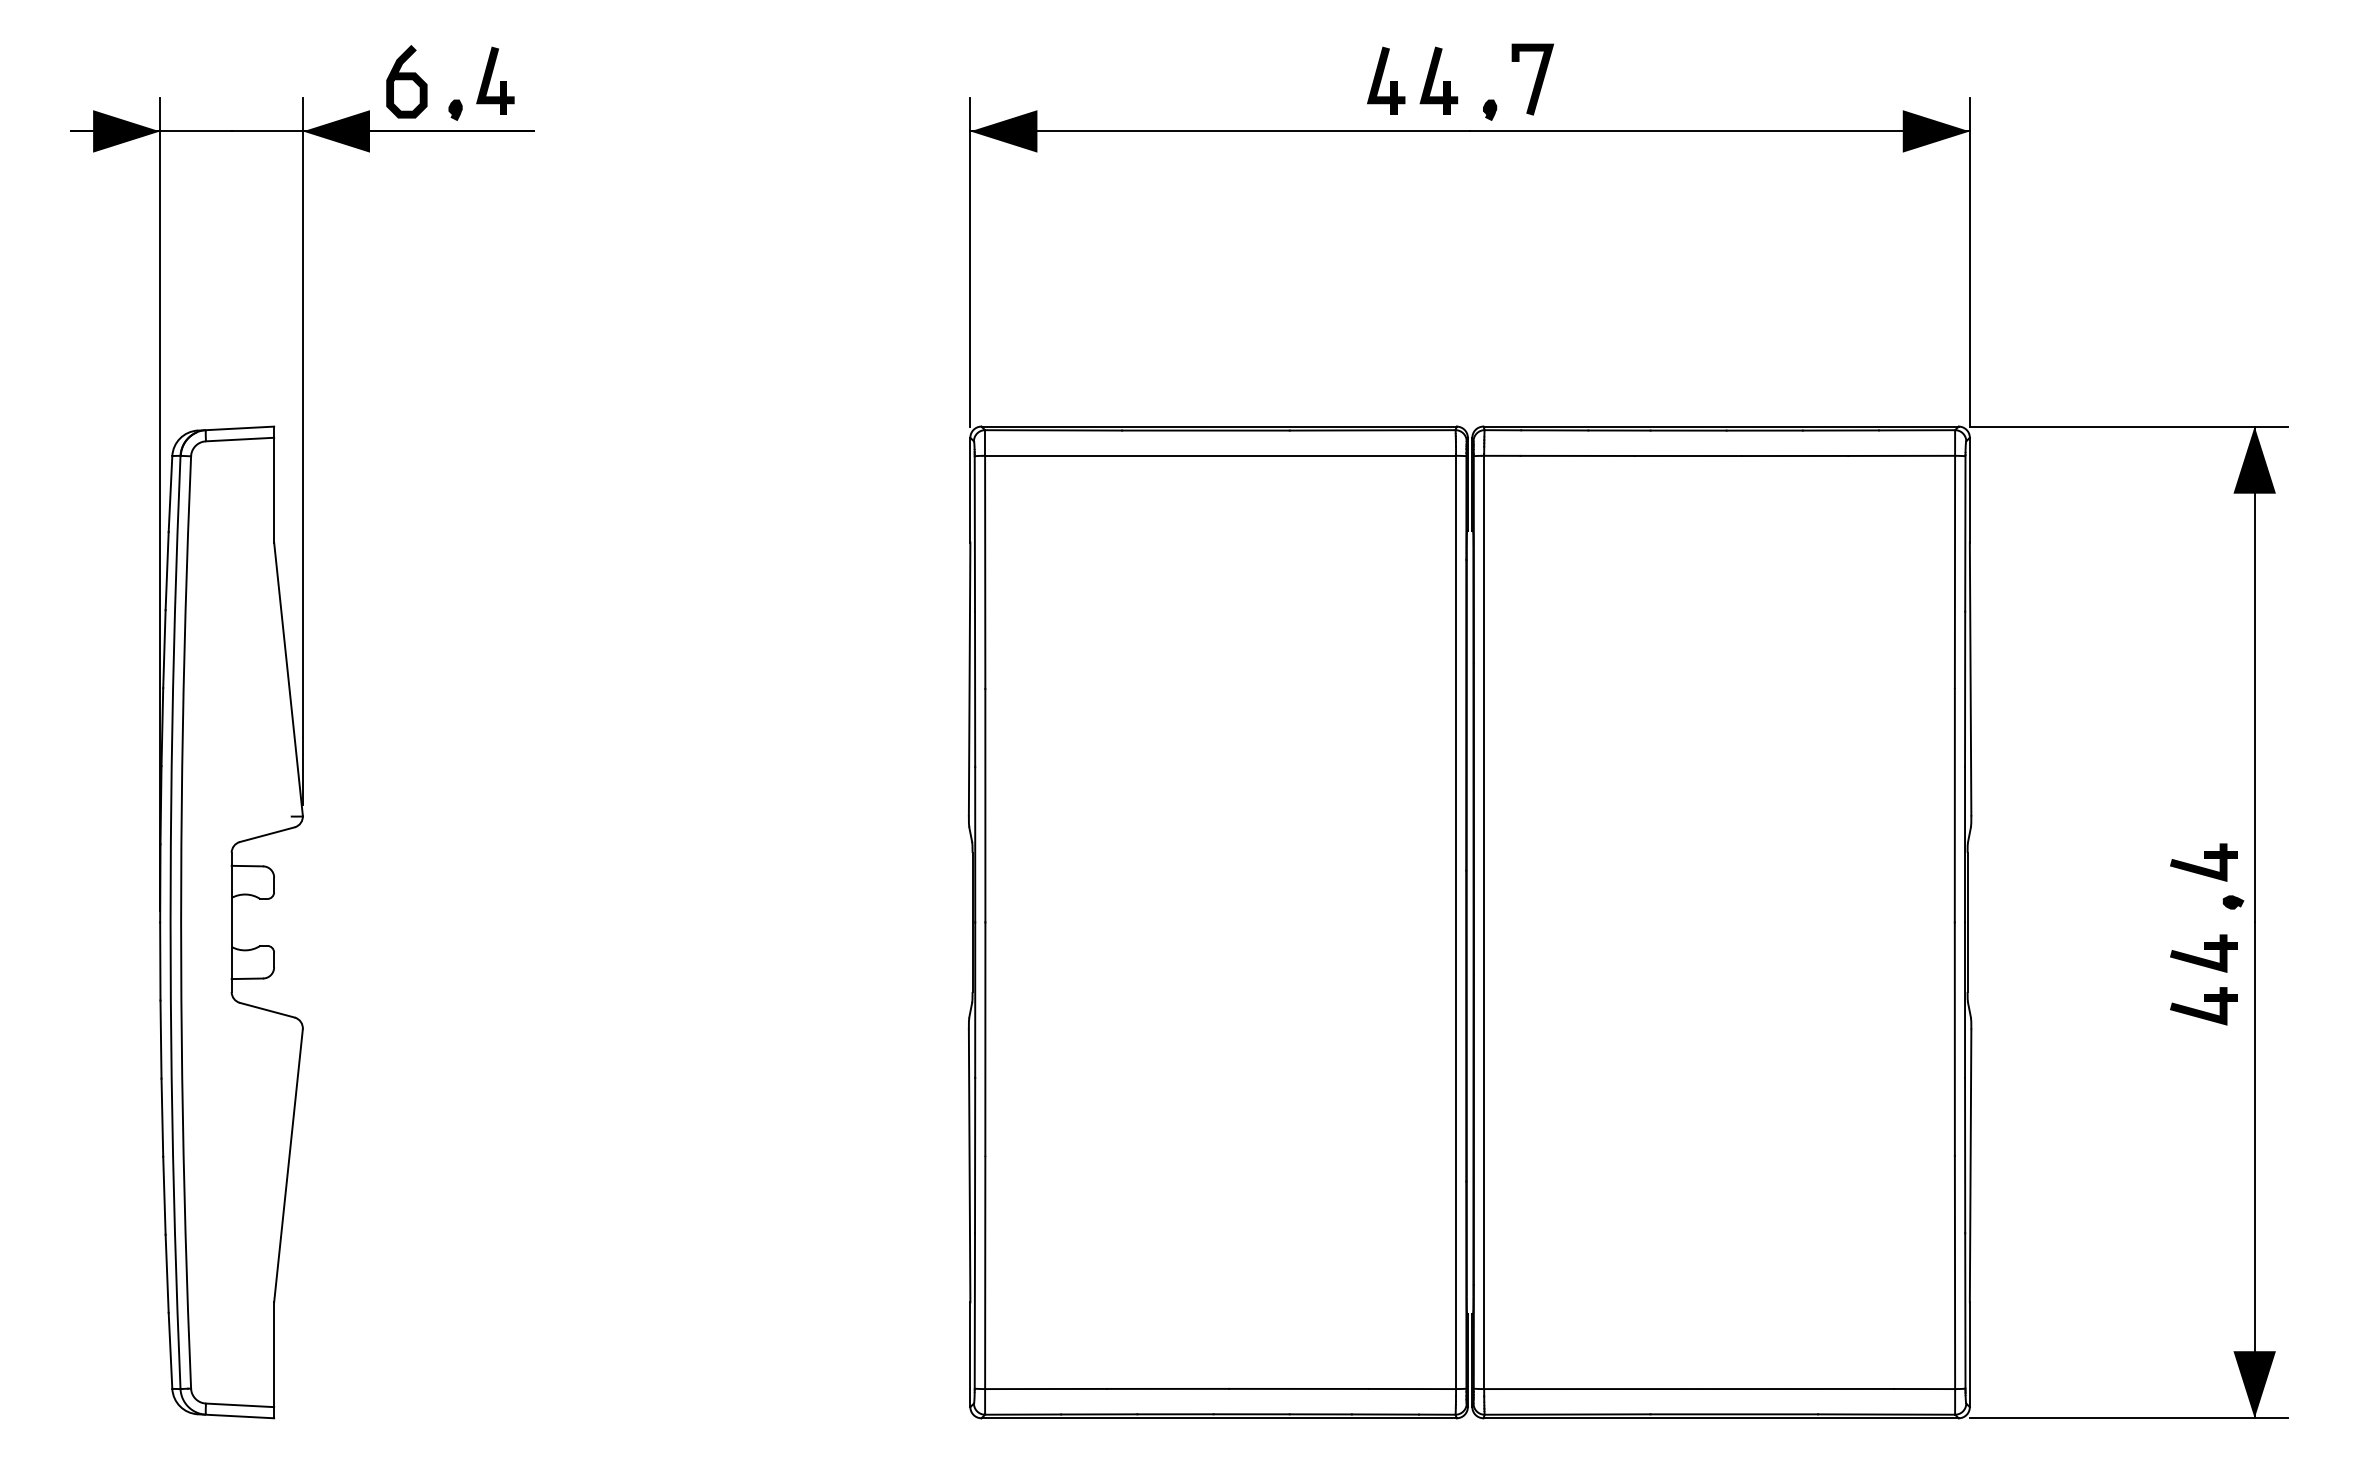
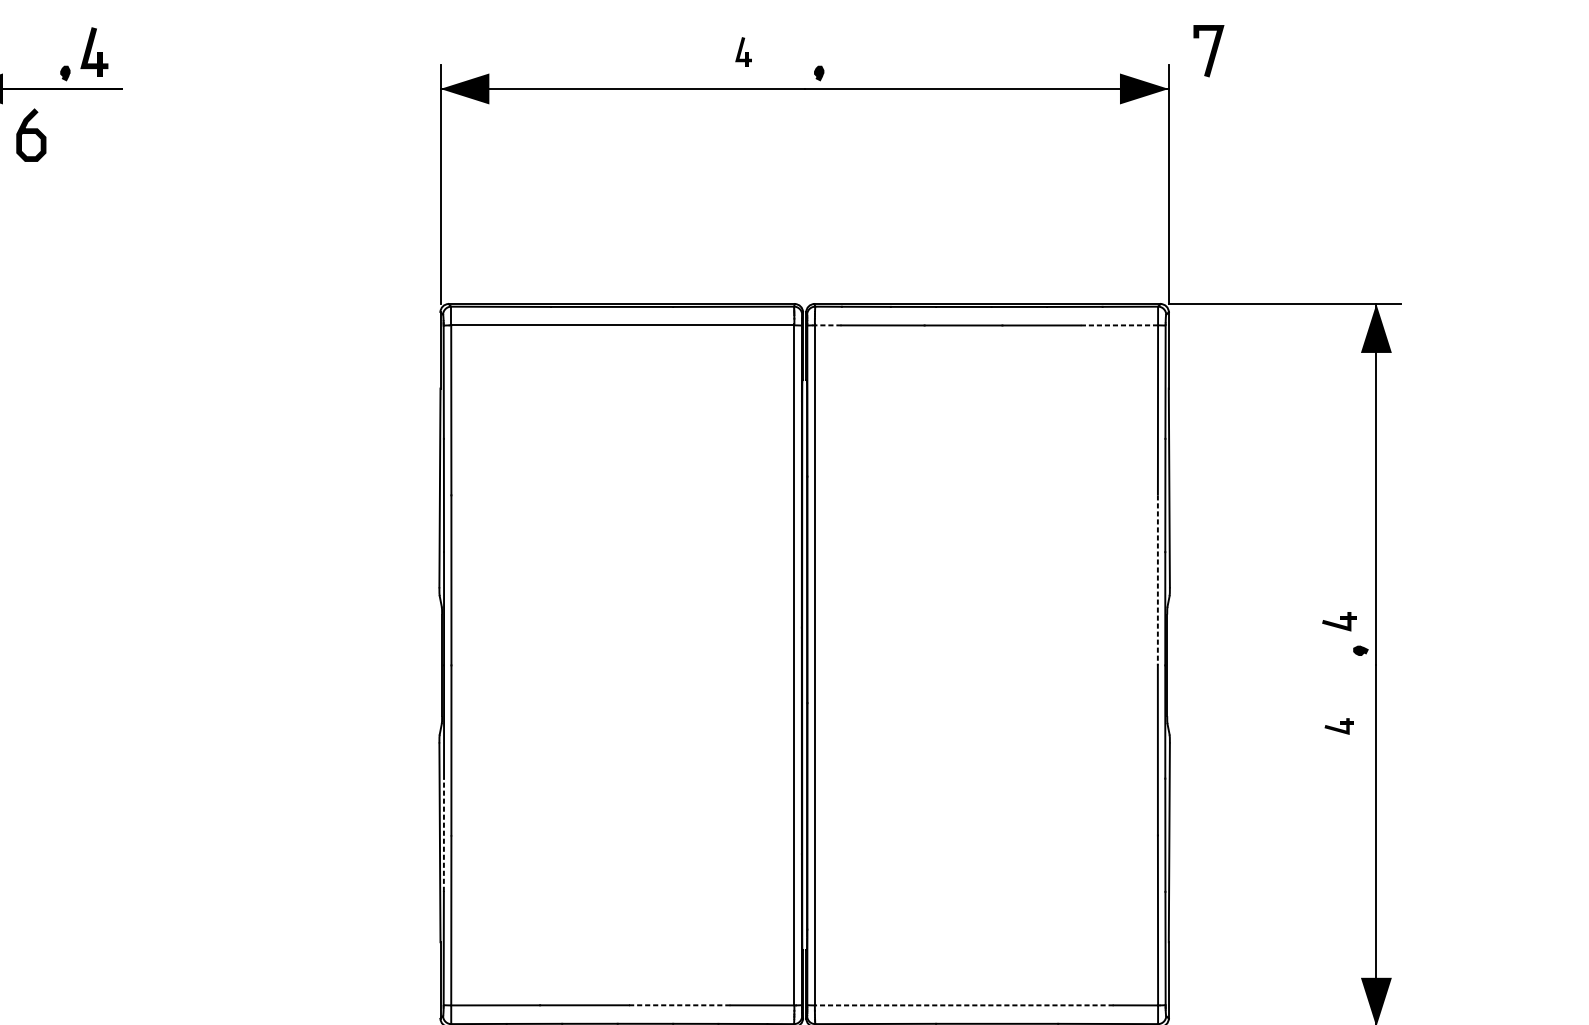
curve: (406, 80) -> (31, 134), moved
part: (1386, 80) -> (743, 51), size x0.6
part: (1438, 80) -> (781, 51), removed
line: (1535, 80) -> (1210, 51), moved
line: (1501, 455) -> (827, 325), solid -> dashed
line: (1901, 455) -> (1119, 325), solid -> dashed
line: (1954, 805) -> (1157, 580), solid -> dashed
part: (2203, 862) -> (1339, 621), size x0.7
part: (2203, 953) -> (1339, 688), removed
part: (2203, 1006) -> (1339, 726), size x0.6
line: (975, 1155) -> (444, 835), solid -> dashed
line: (1298, 1388) -> (679, 1004), solid -> dashed
line: (1689, 1389) -> (964, 1005), solid -> dashed

